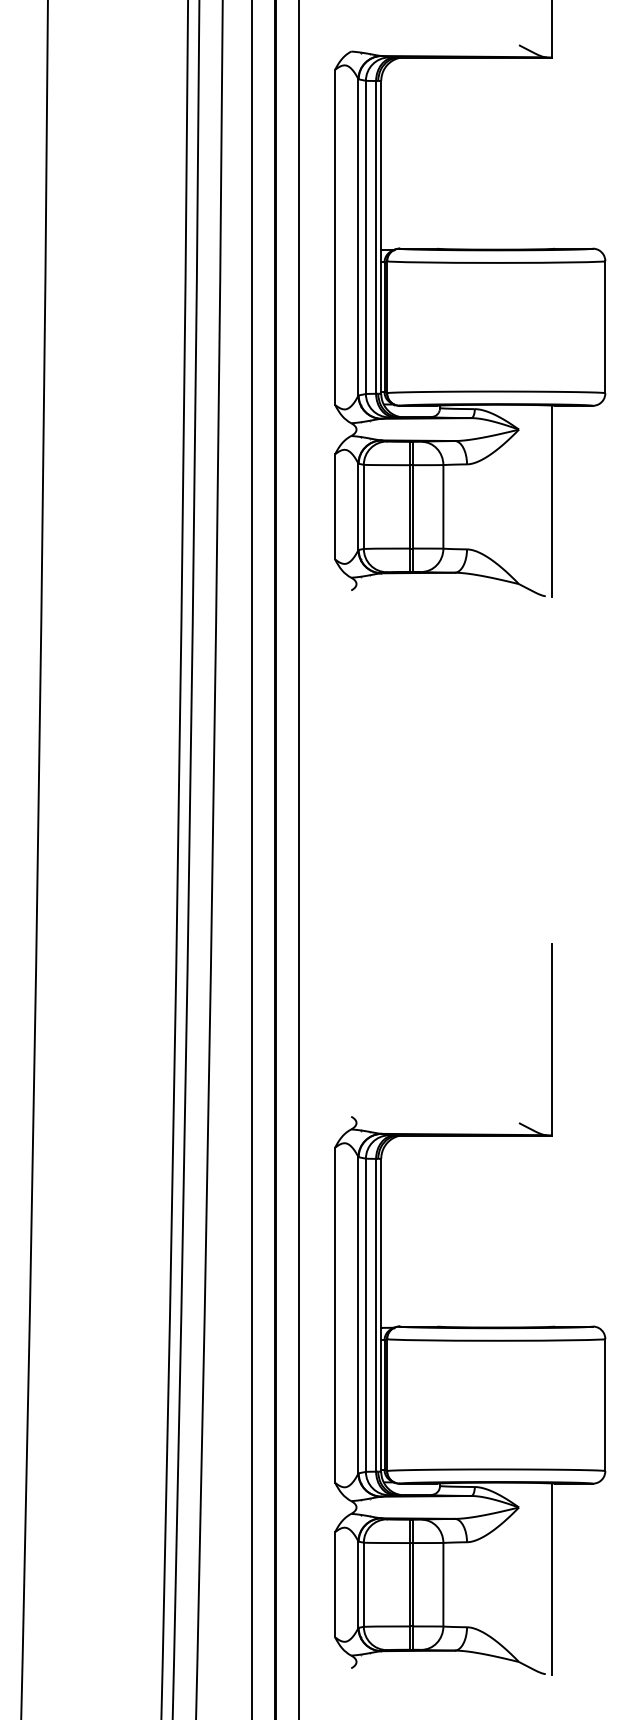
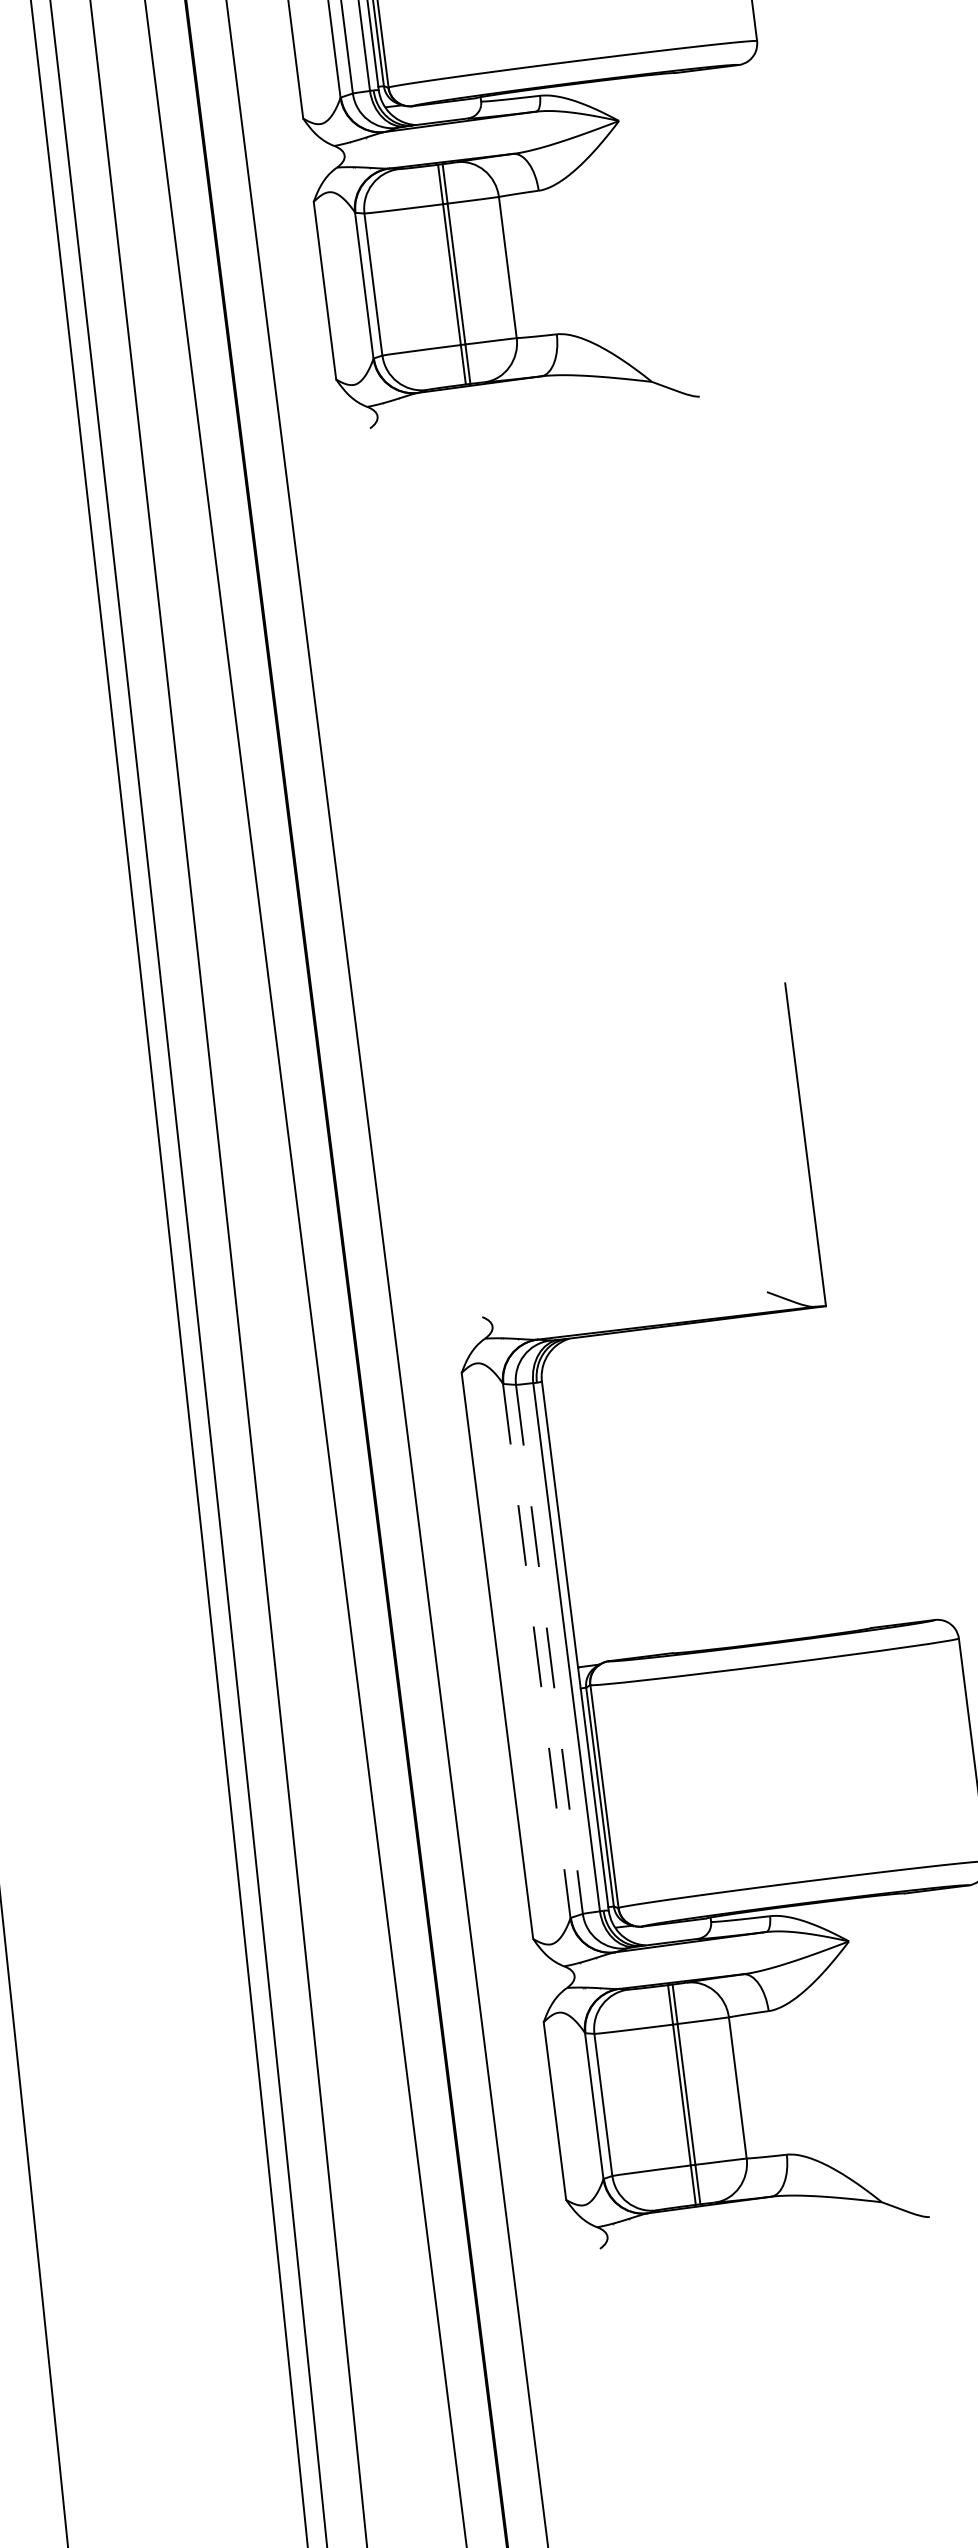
line: (552, 500) -> (690, 233), removed
line: (358, 1315) -> (536, 1651), solid -> dashed
line: (365, 1315) -> (548, 1649), solid -> dashed
line: (552, 1578) -> (920, 2054), removed

